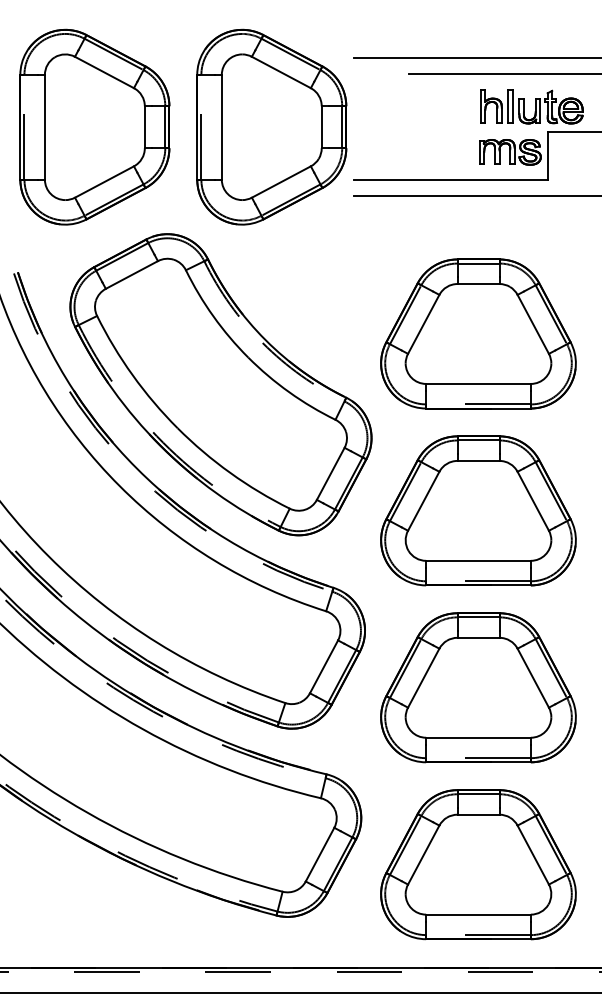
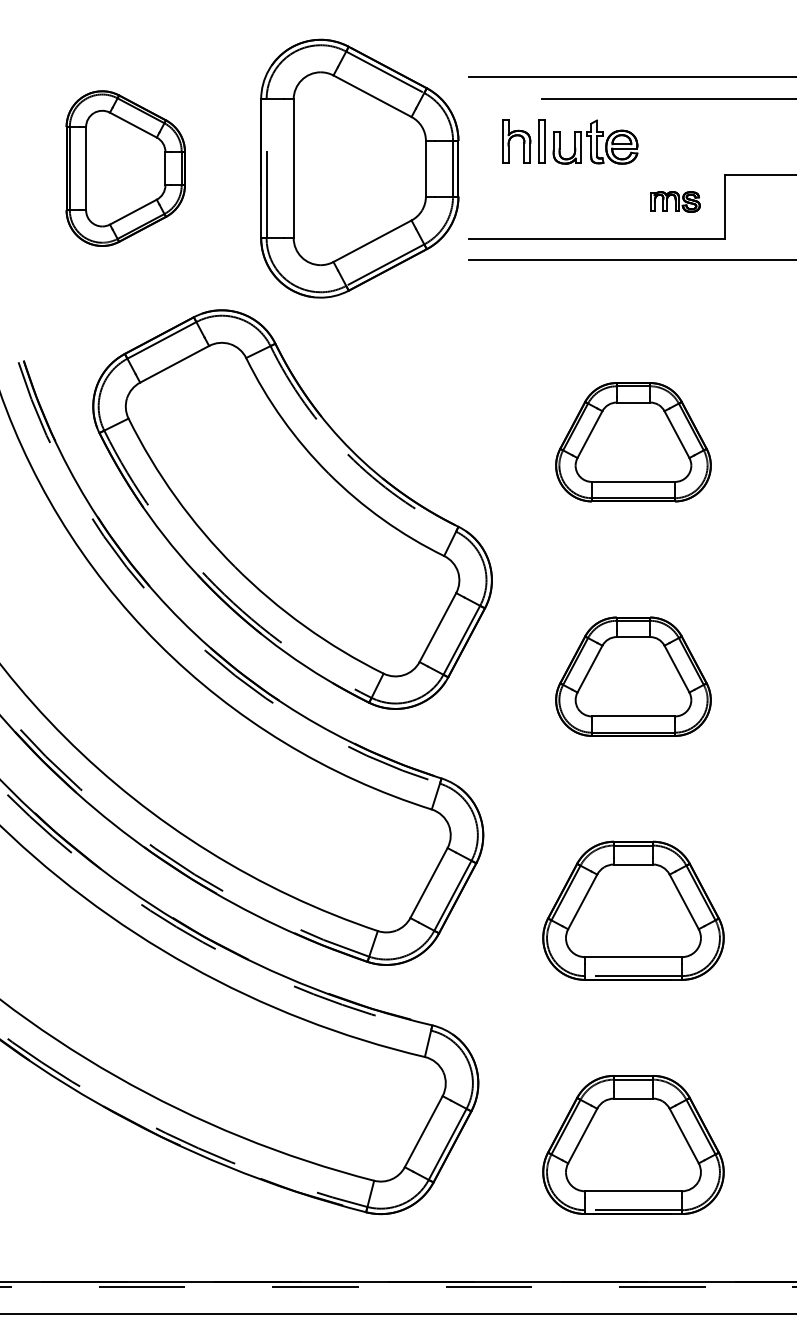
part: (532, 106) -> (570, 141), moved
part: (94, 127) -> (125, 168), size x0.6
part: (510, 152) -> (675, 201), size x0.6
part: (478, 333) -> (633, 441), size x0.6
part: (478, 510) -> (633, 676), size x0.6
part: (478, 687) -> (633, 910), size x0.7
part: (478, 864) -> (633, 1144), size x0.7

